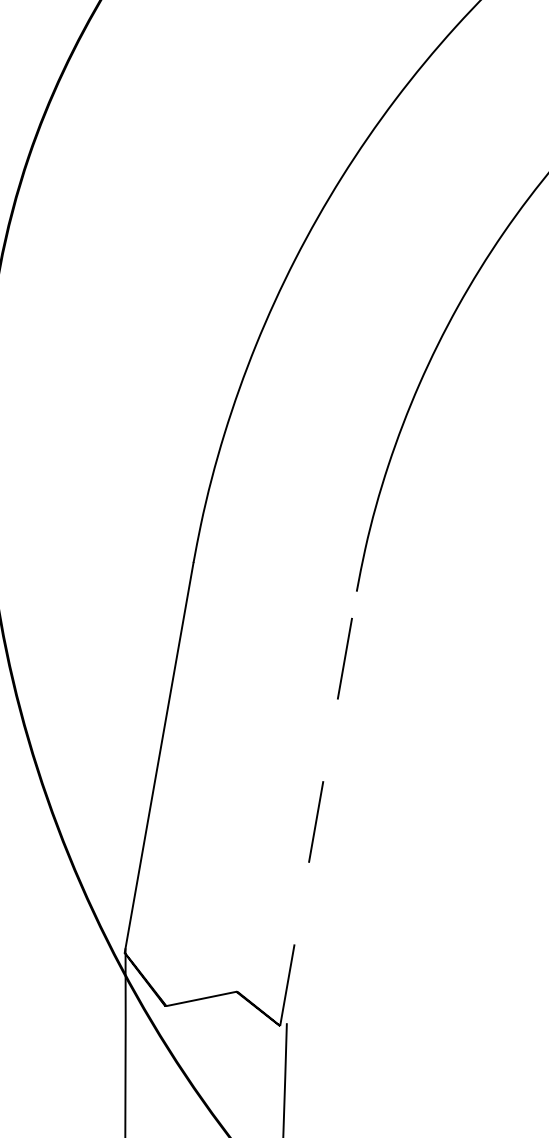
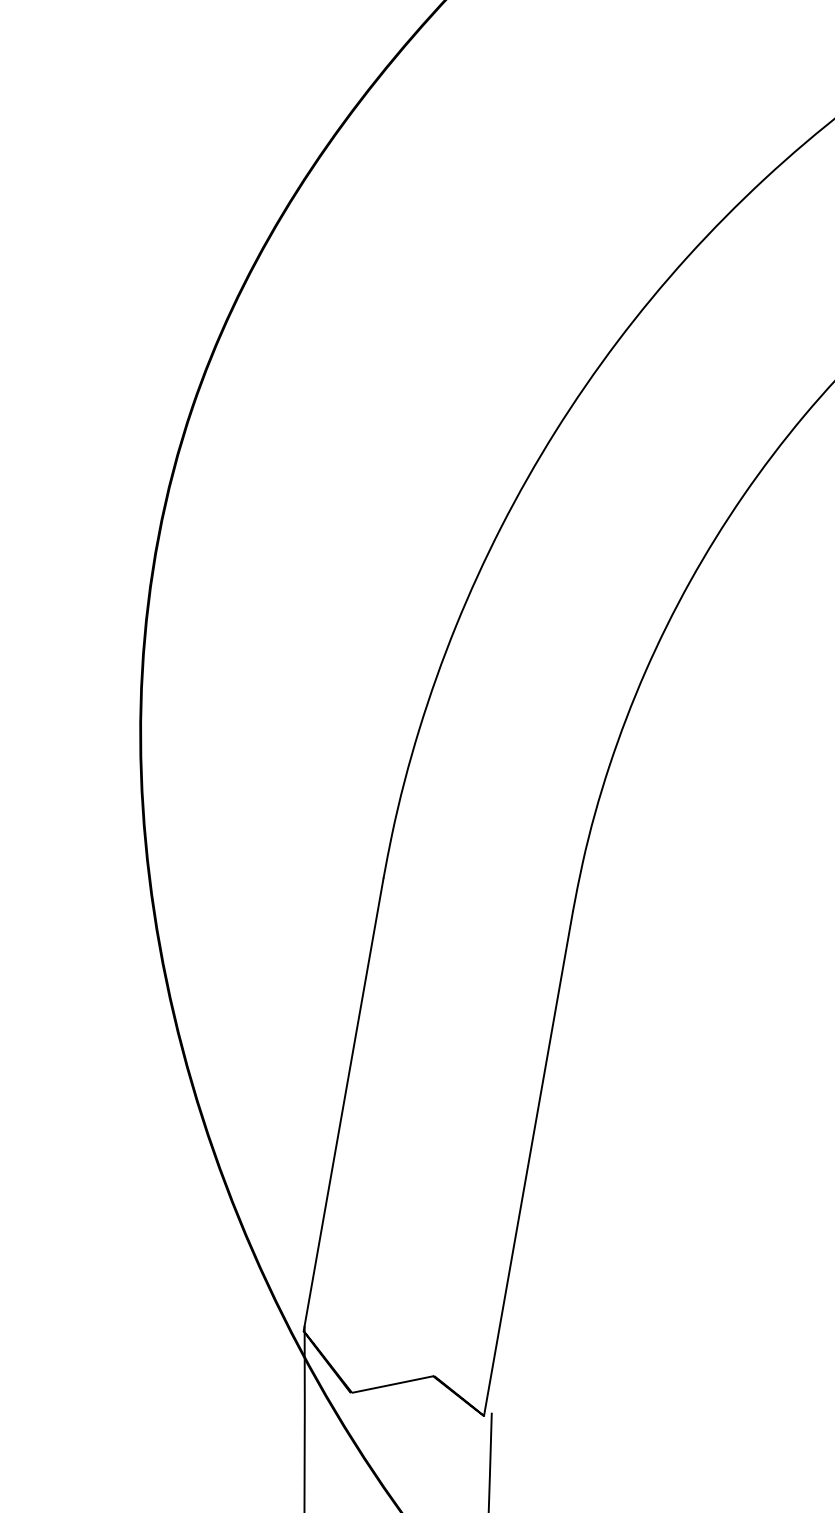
line: (318, 809) -> (528, 1164), dashed -> solid

